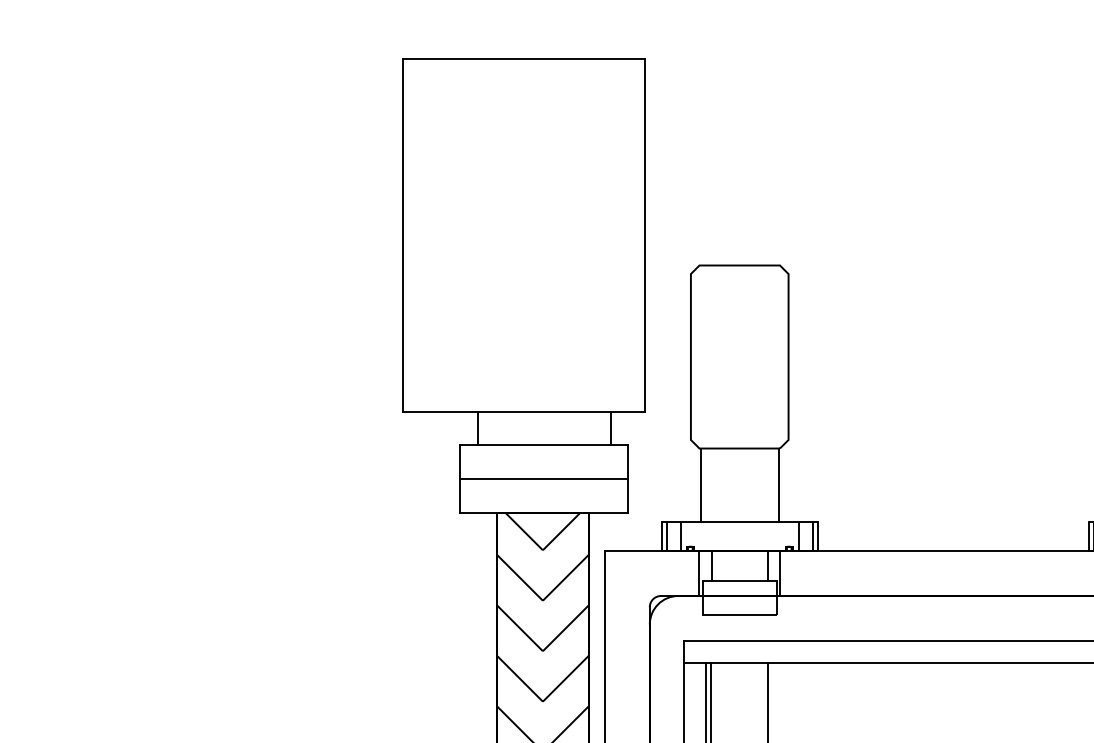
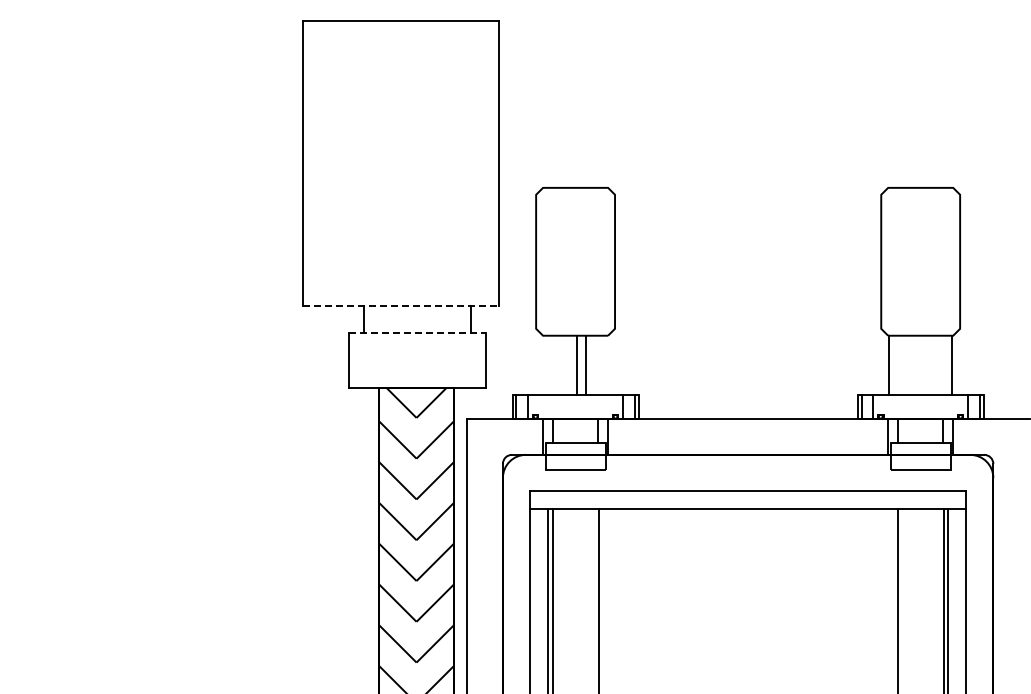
line: (524, 411) -> (401, 305), solid -> dashed
line: (545, 445) -> (418, 333), solid -> dashed
line: (544, 479) -> (417, 360), removed
line: (701, 485) -> (577, 365), moved
line: (779, 485) -> (586, 365), moved

